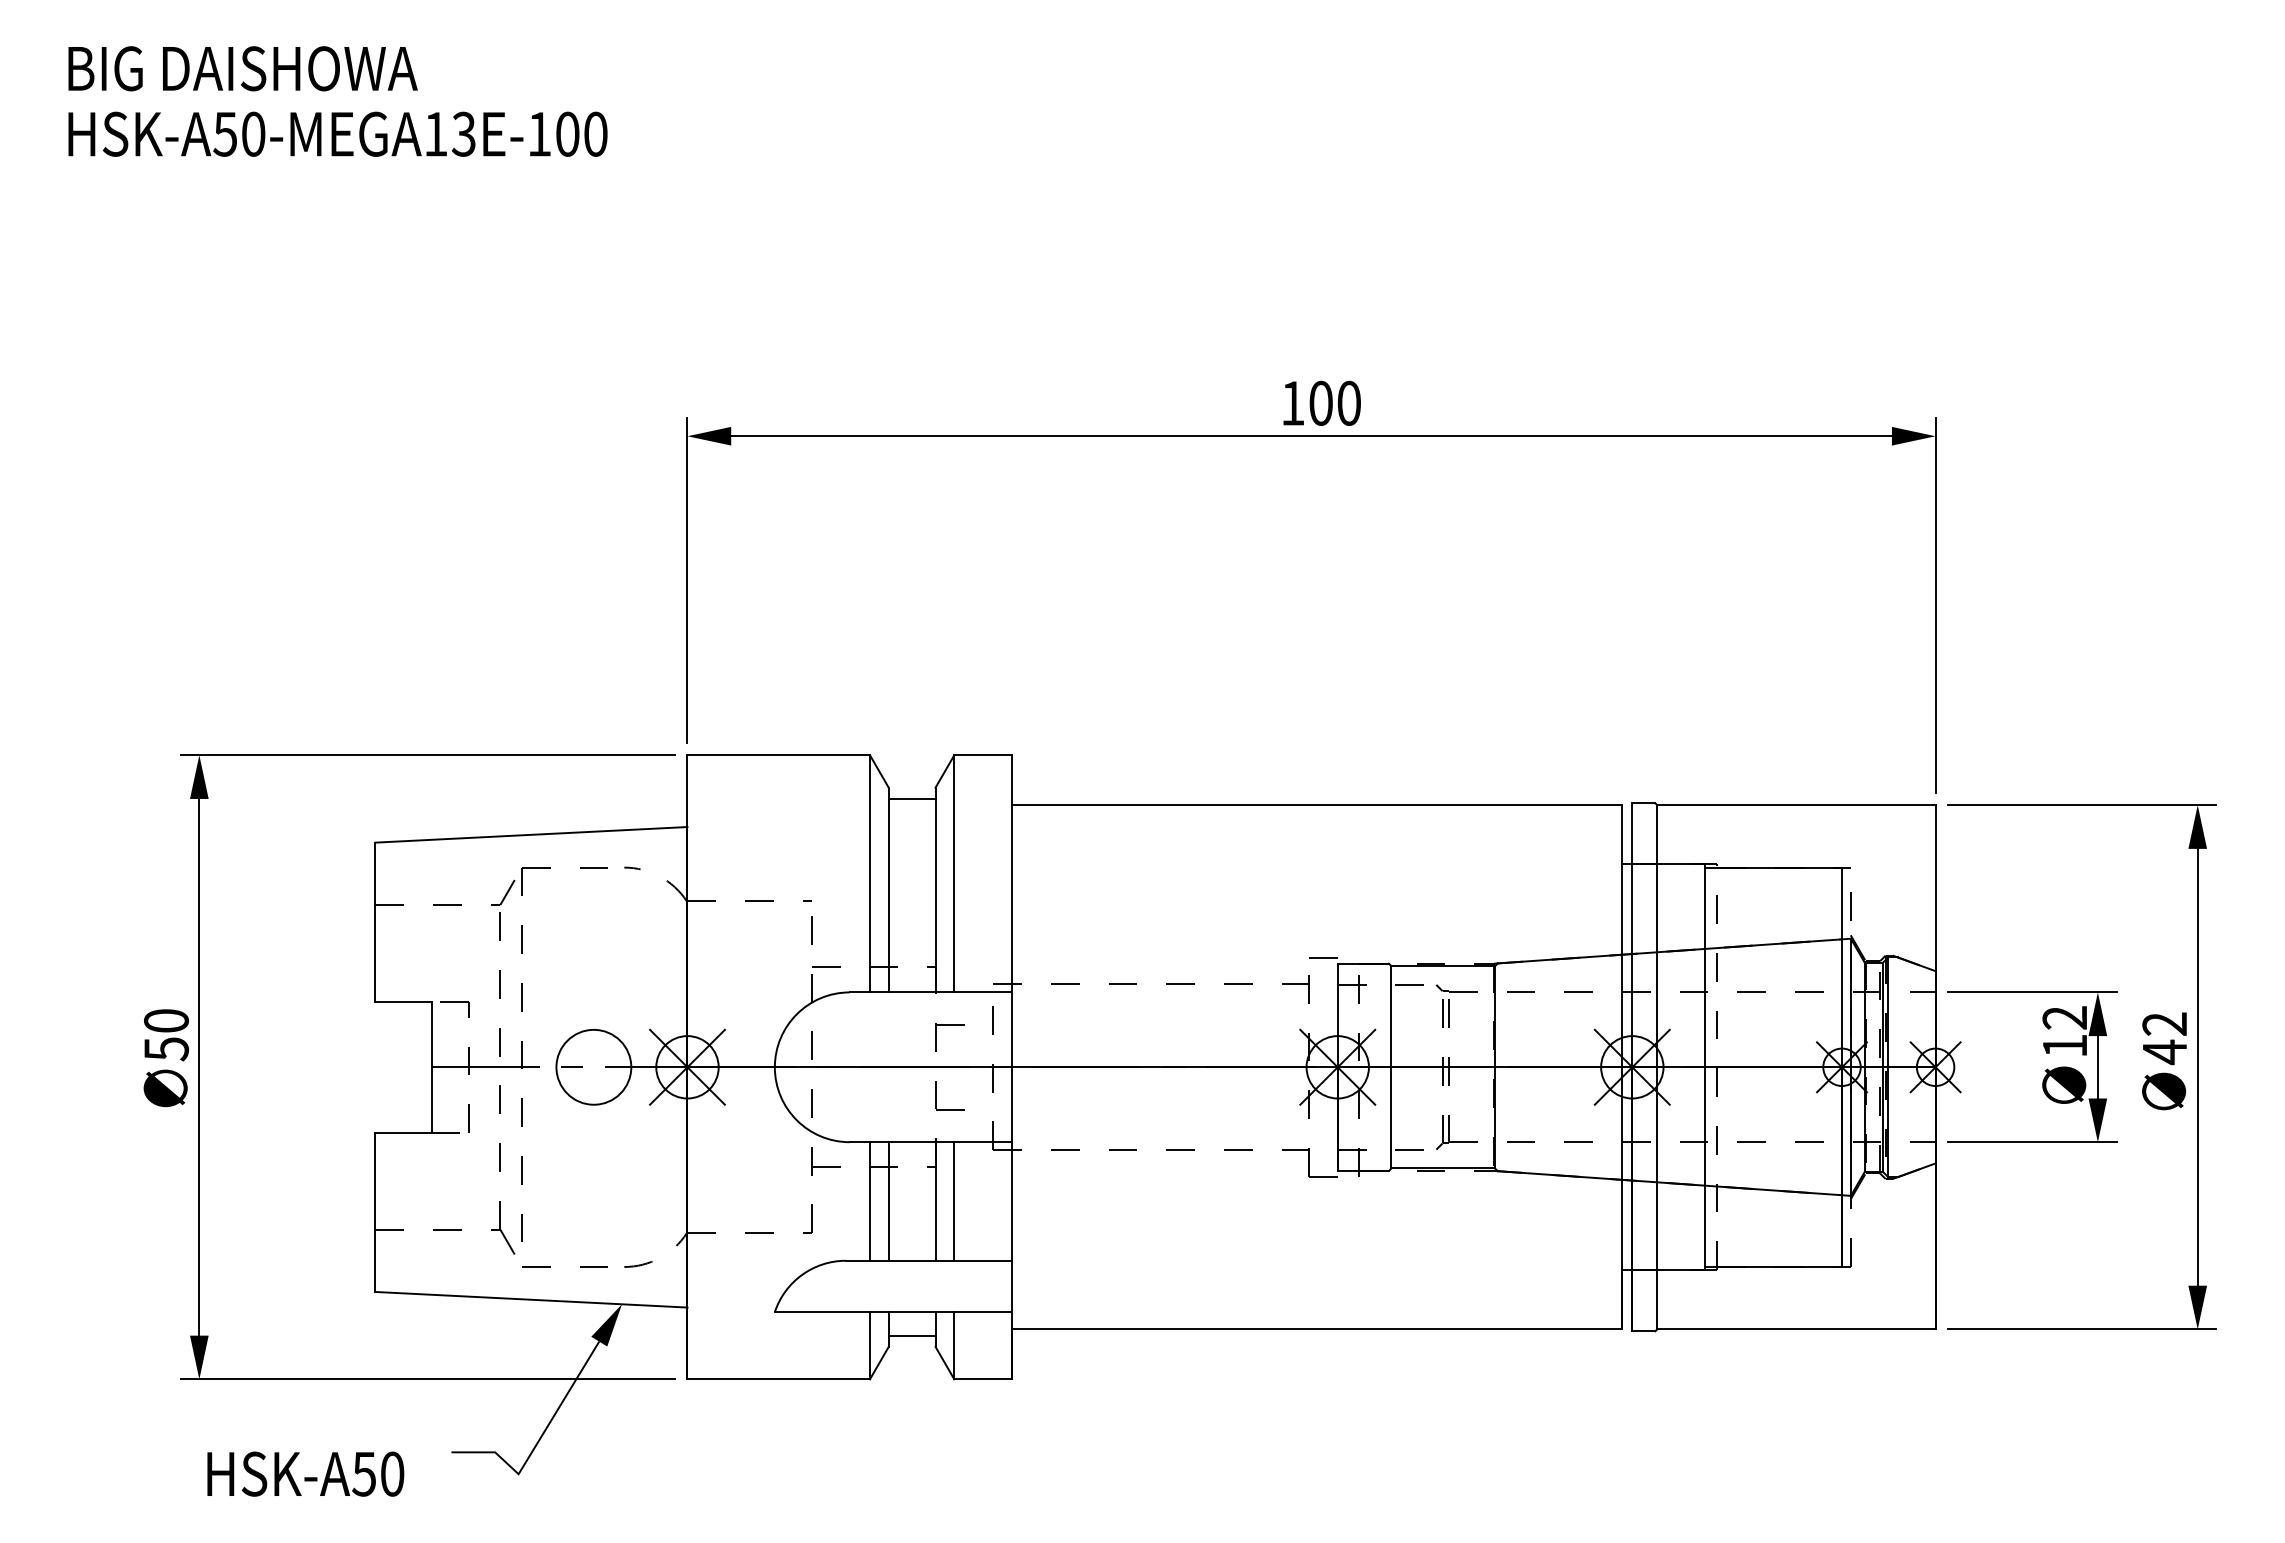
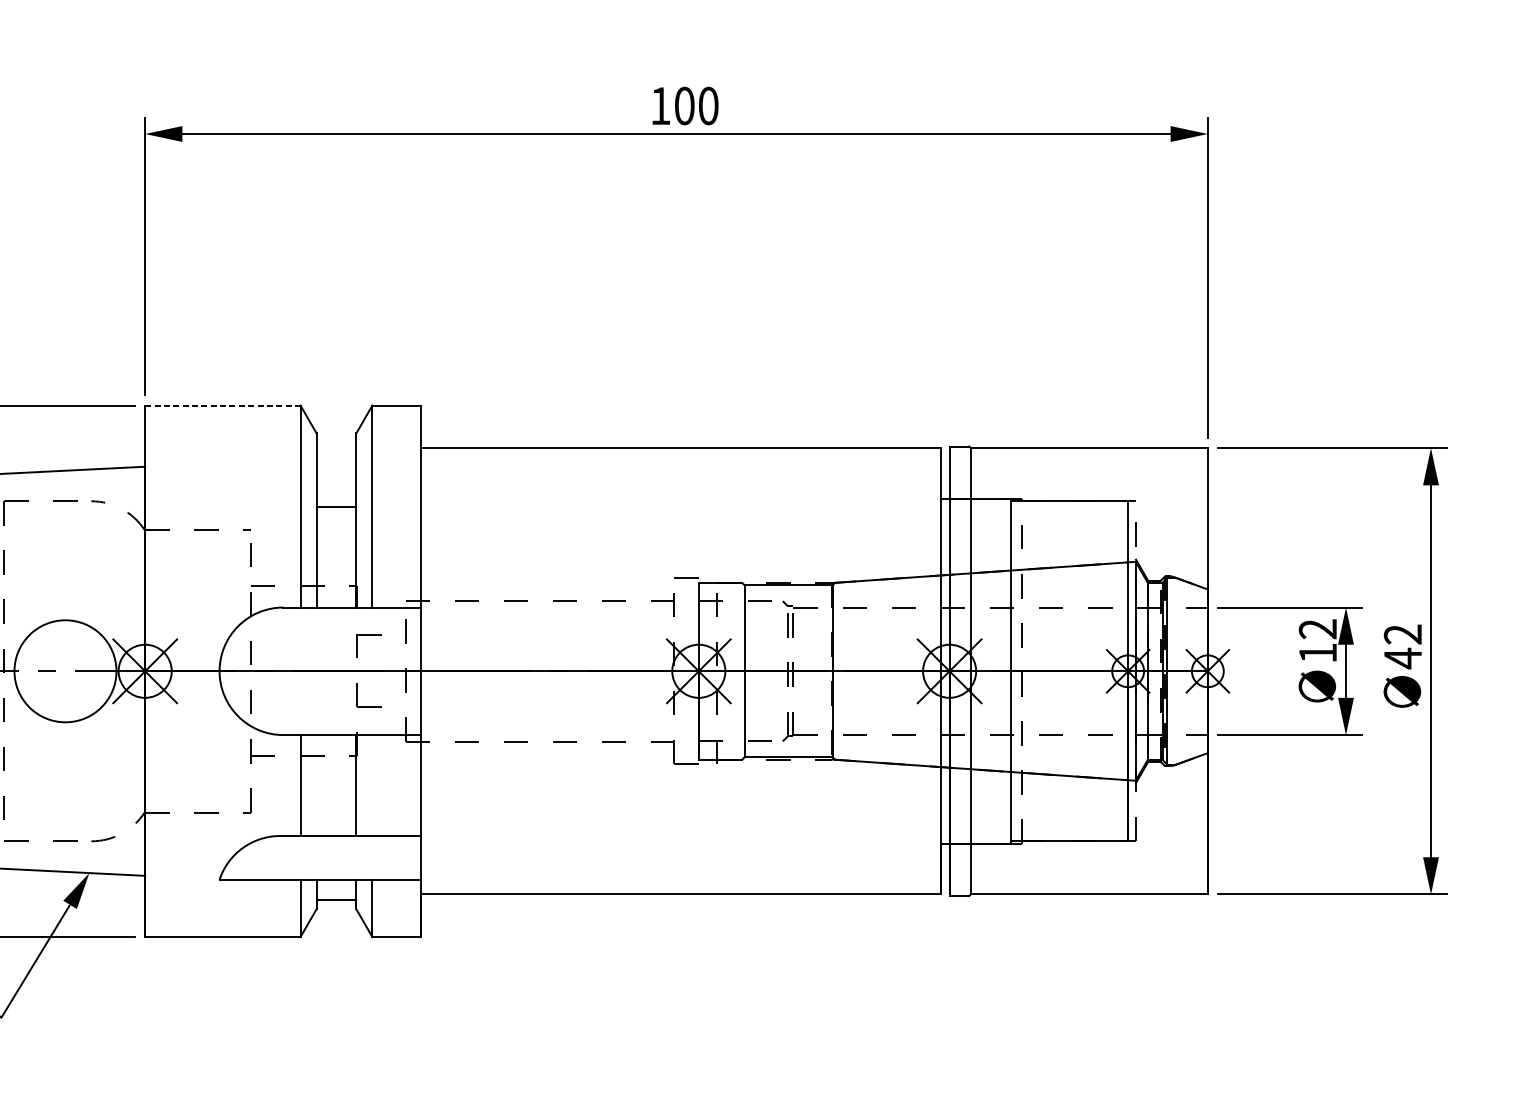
line: (779, 755) -> (223, 405), solid -> dashed
line: (911, 798) -> (335, 506), moved
circle: (593, 1066) -> (65, 670), size x1.6
line: (888, 1201) -> (316, 785), removed
line: (954, 1201) -> (372, 785), removed

